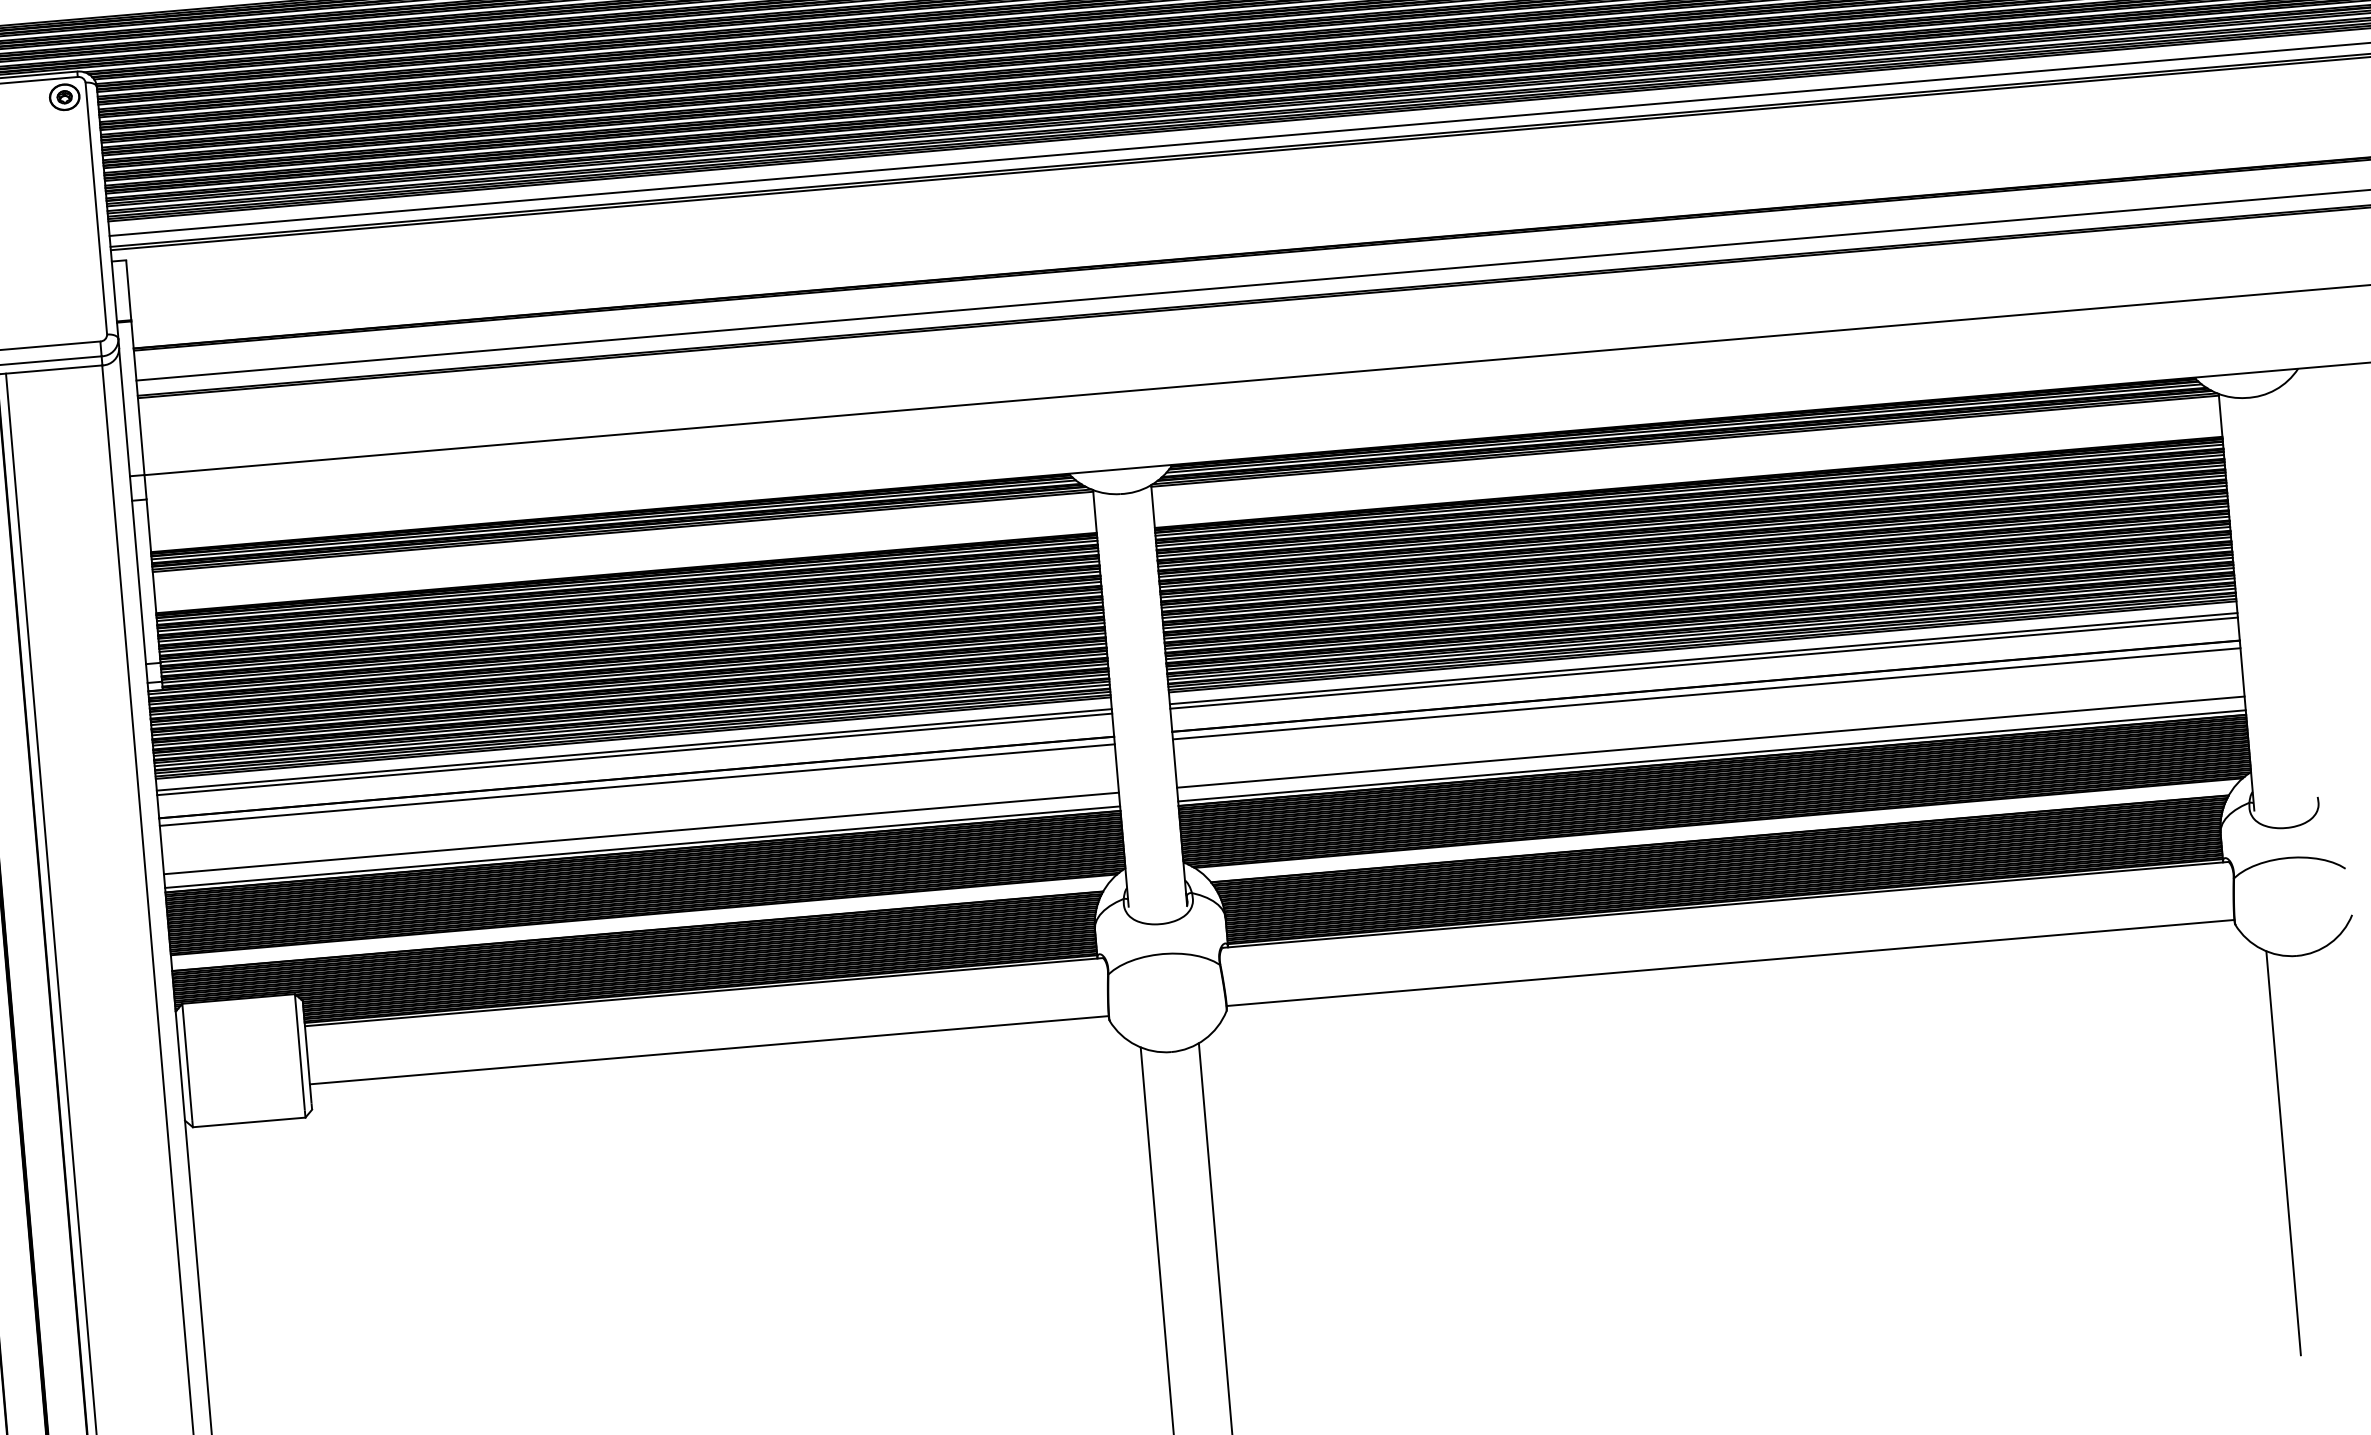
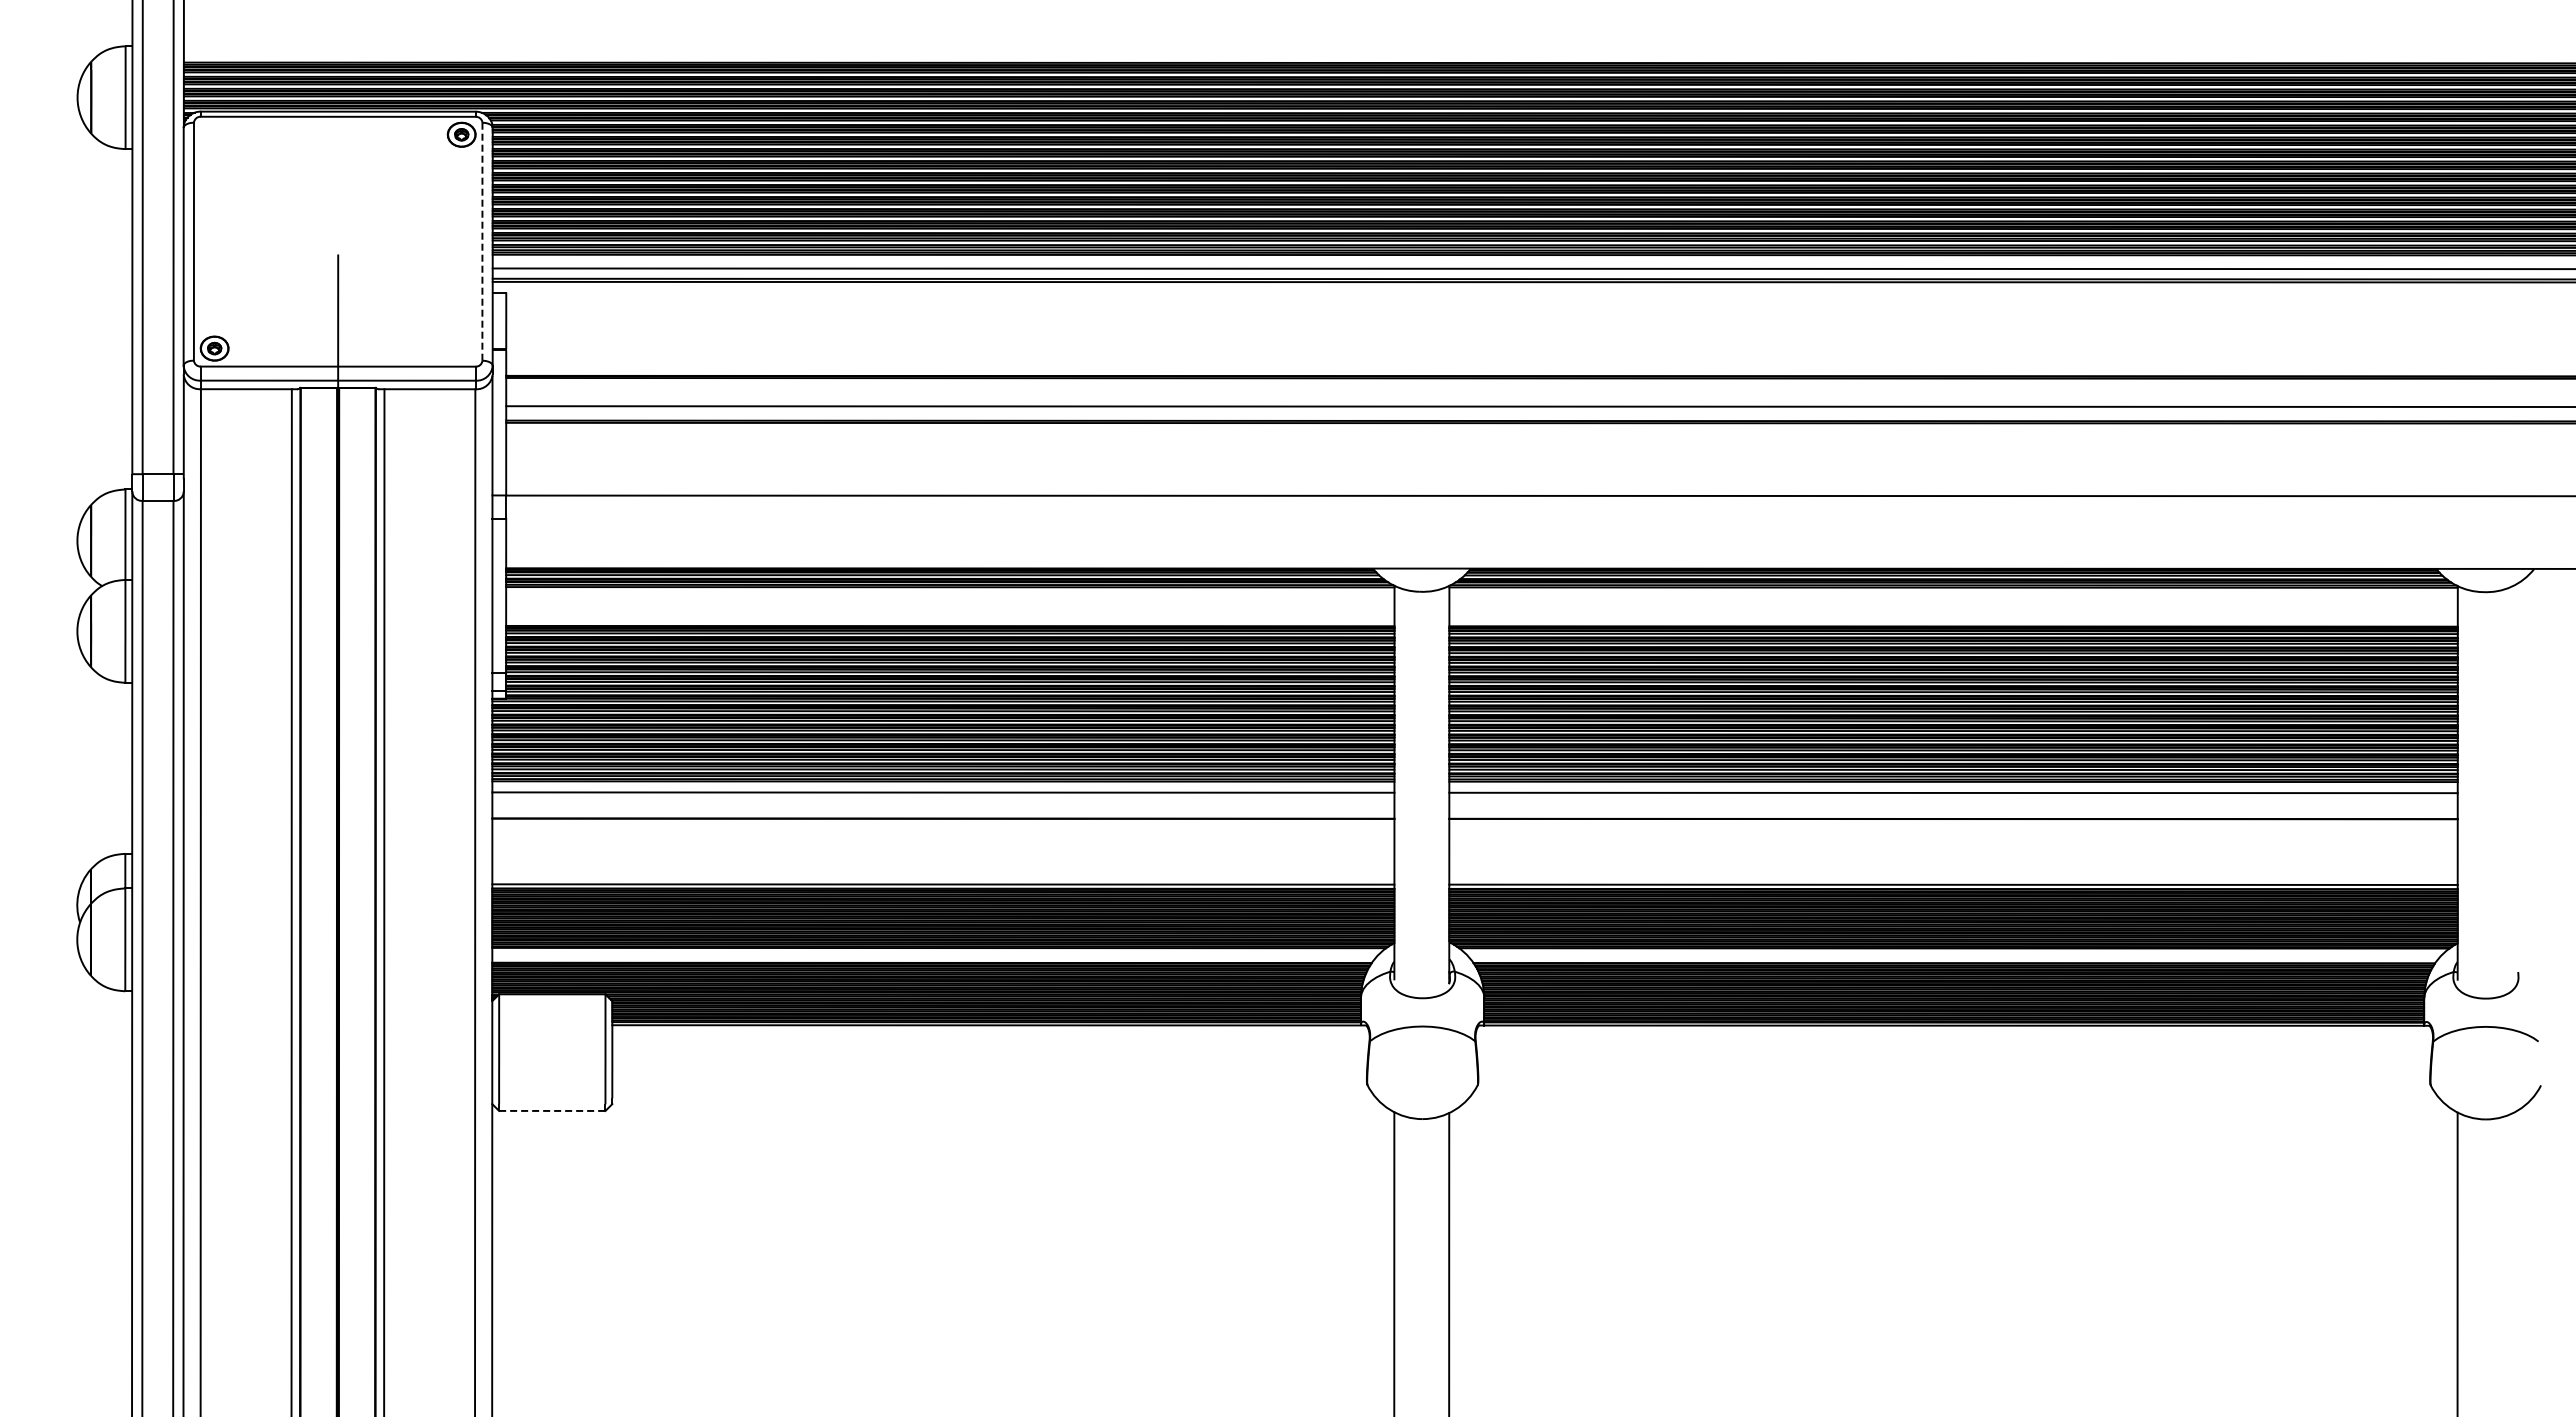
line: (96, 208) -> (482, 241), solid -> dashed
line: (1704, 663) -> (1953, 797), removed
line: (1706, 694) -> (1953, 826), removed
line: (1710, 741) -> (1953, 871), removed
line: (634, 754) -> (943, 796), removed
line: (637, 784) -> (943, 825), removed
line: (641, 833) -> (943, 871), removed
line: (1730, 962) -> (1954, 1080), removed
line: (709, 1050) -> (989, 1080), removed
line: (249, 1121) -> (552, 1110), solid -> dashed

